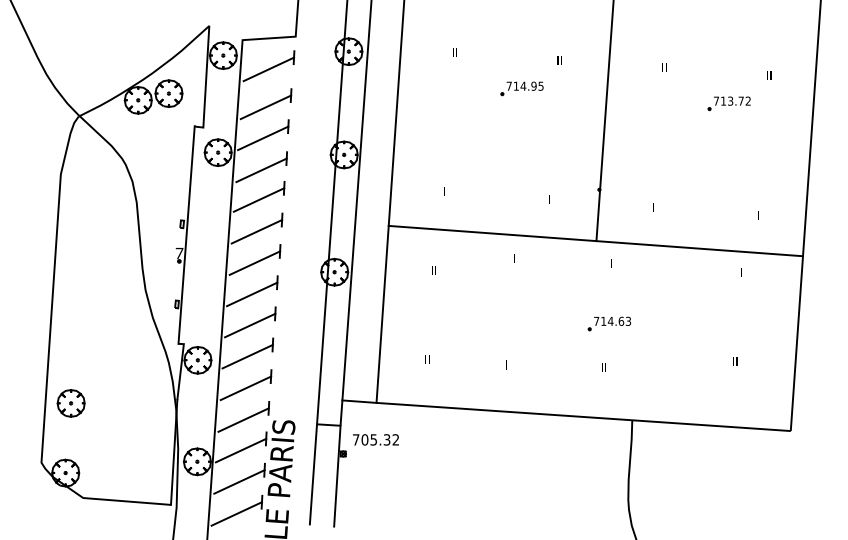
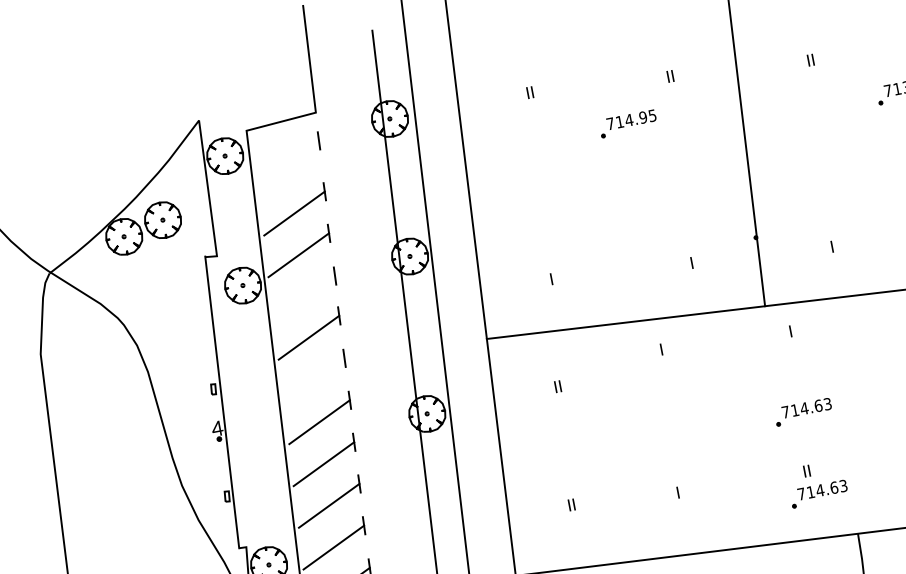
line: (268, 69) -> (288, 162), removed
line: (261, 170) -> (304, 298), removed
line: (256, 231) -> (313, 379), removed
text: (179, 253) -> (217, 428), 7 -> 4
part: (608, 385) -> (817, 493), added

